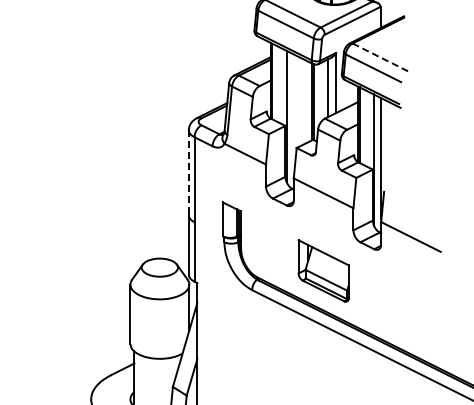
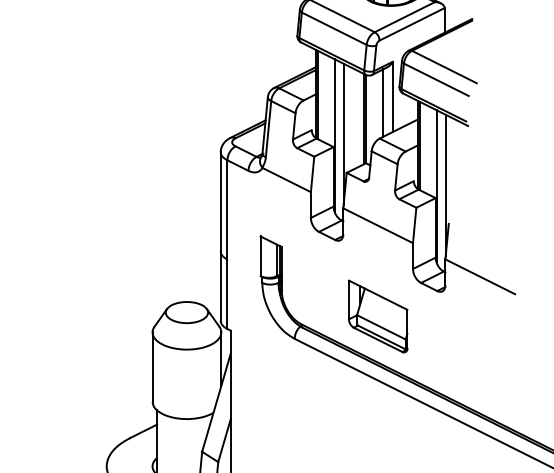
line: (380, 57) -> (444, 67), dashed -> solid
line: (294, 114) -> (344, 133), added
line: (188, 173) -> (220, 202), dashed -> solid

